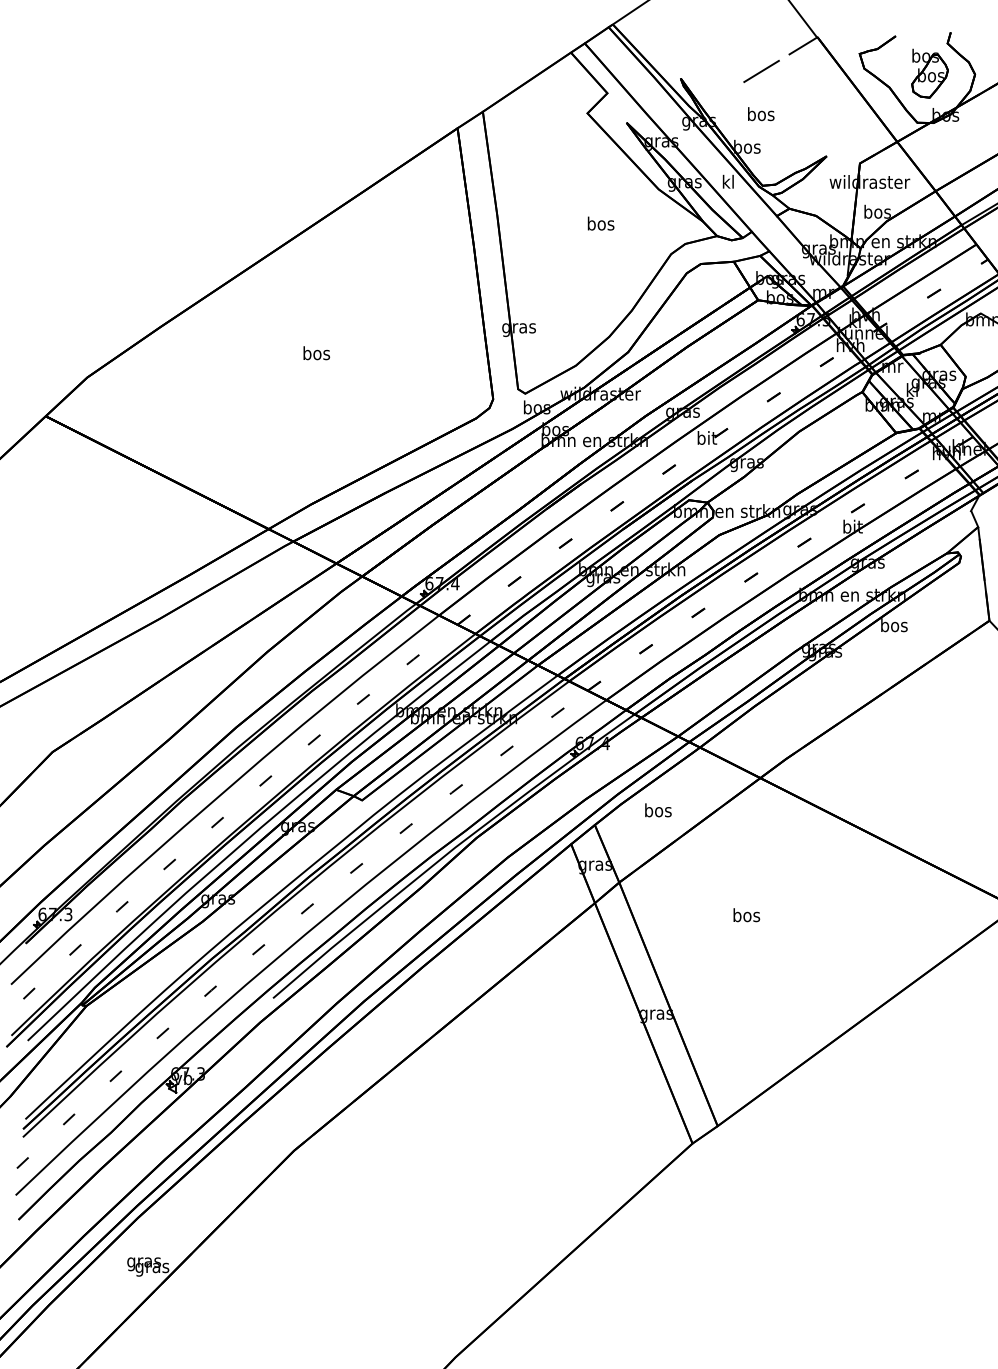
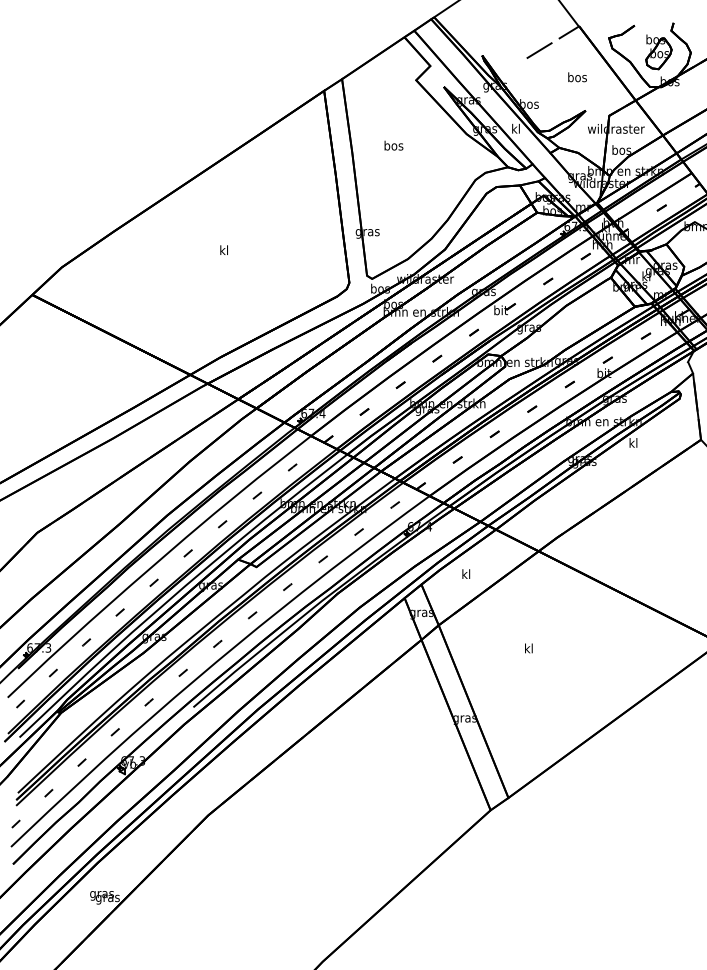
text: (761, 114) -> (577, 77), moved
text: (600, 223) -> (393, 145), moved
text: (316, 353) -> (224, 250), bos -> kl
text: (894, 625) -> (633, 443), bos -> kl
text: (658, 810) -> (466, 574), bos -> kl
text: (746, 915) -> (528, 648), bos -> kl

